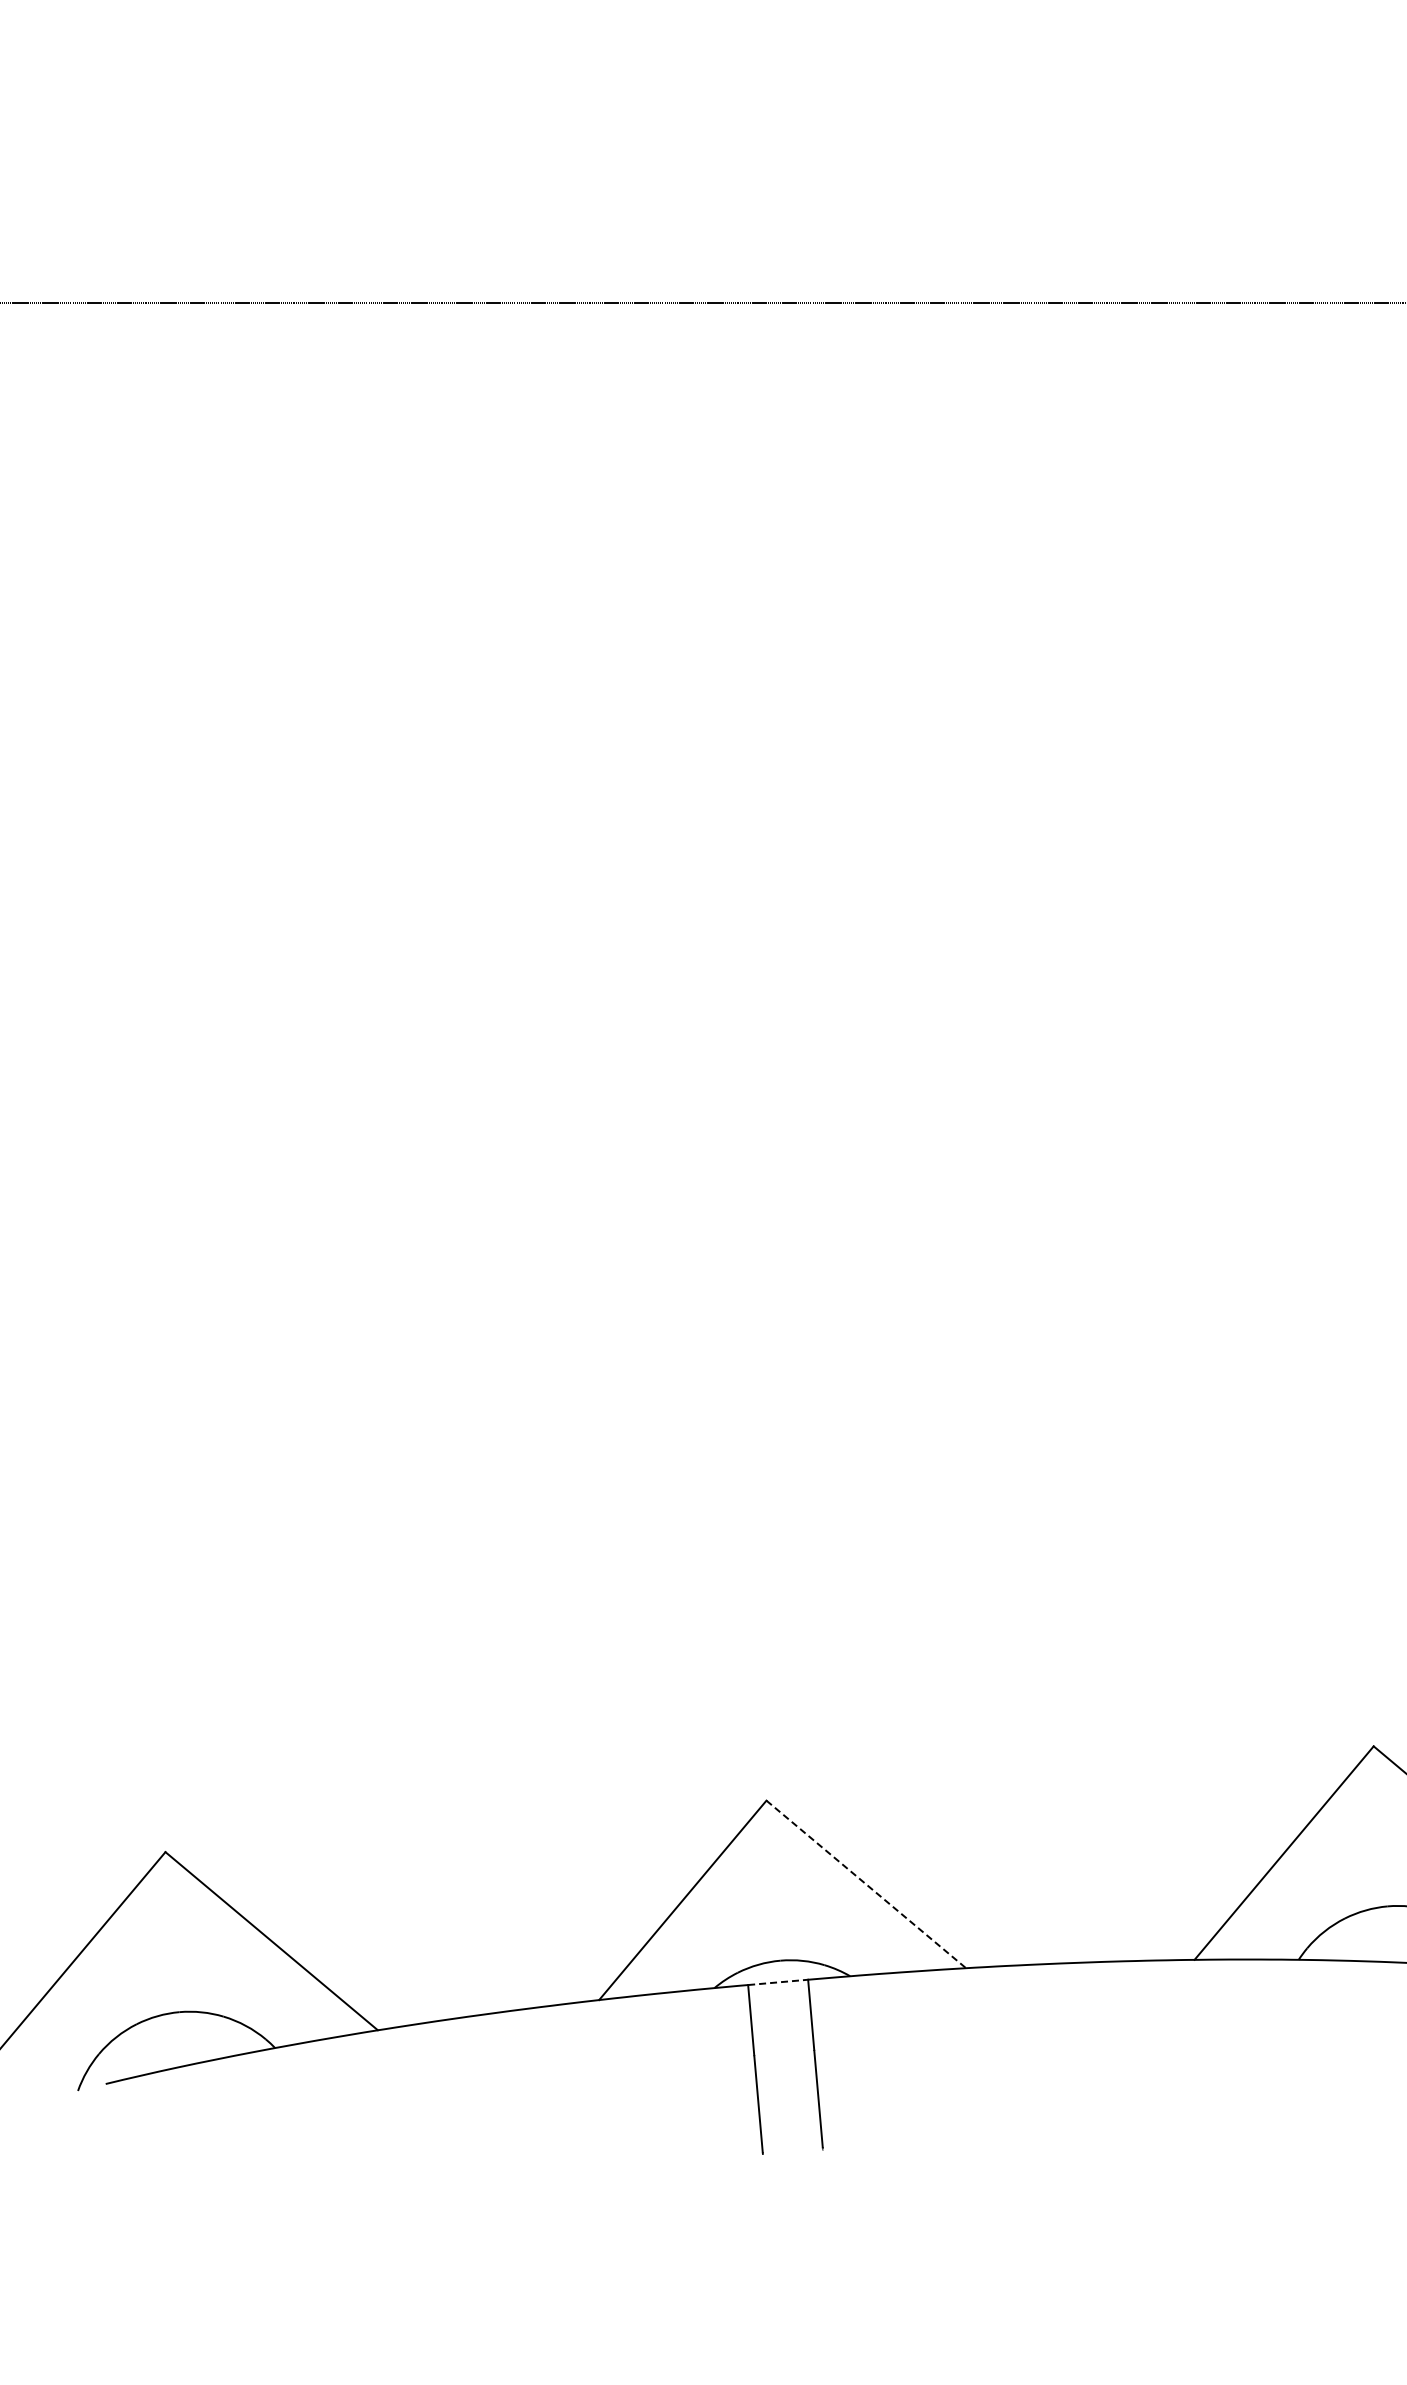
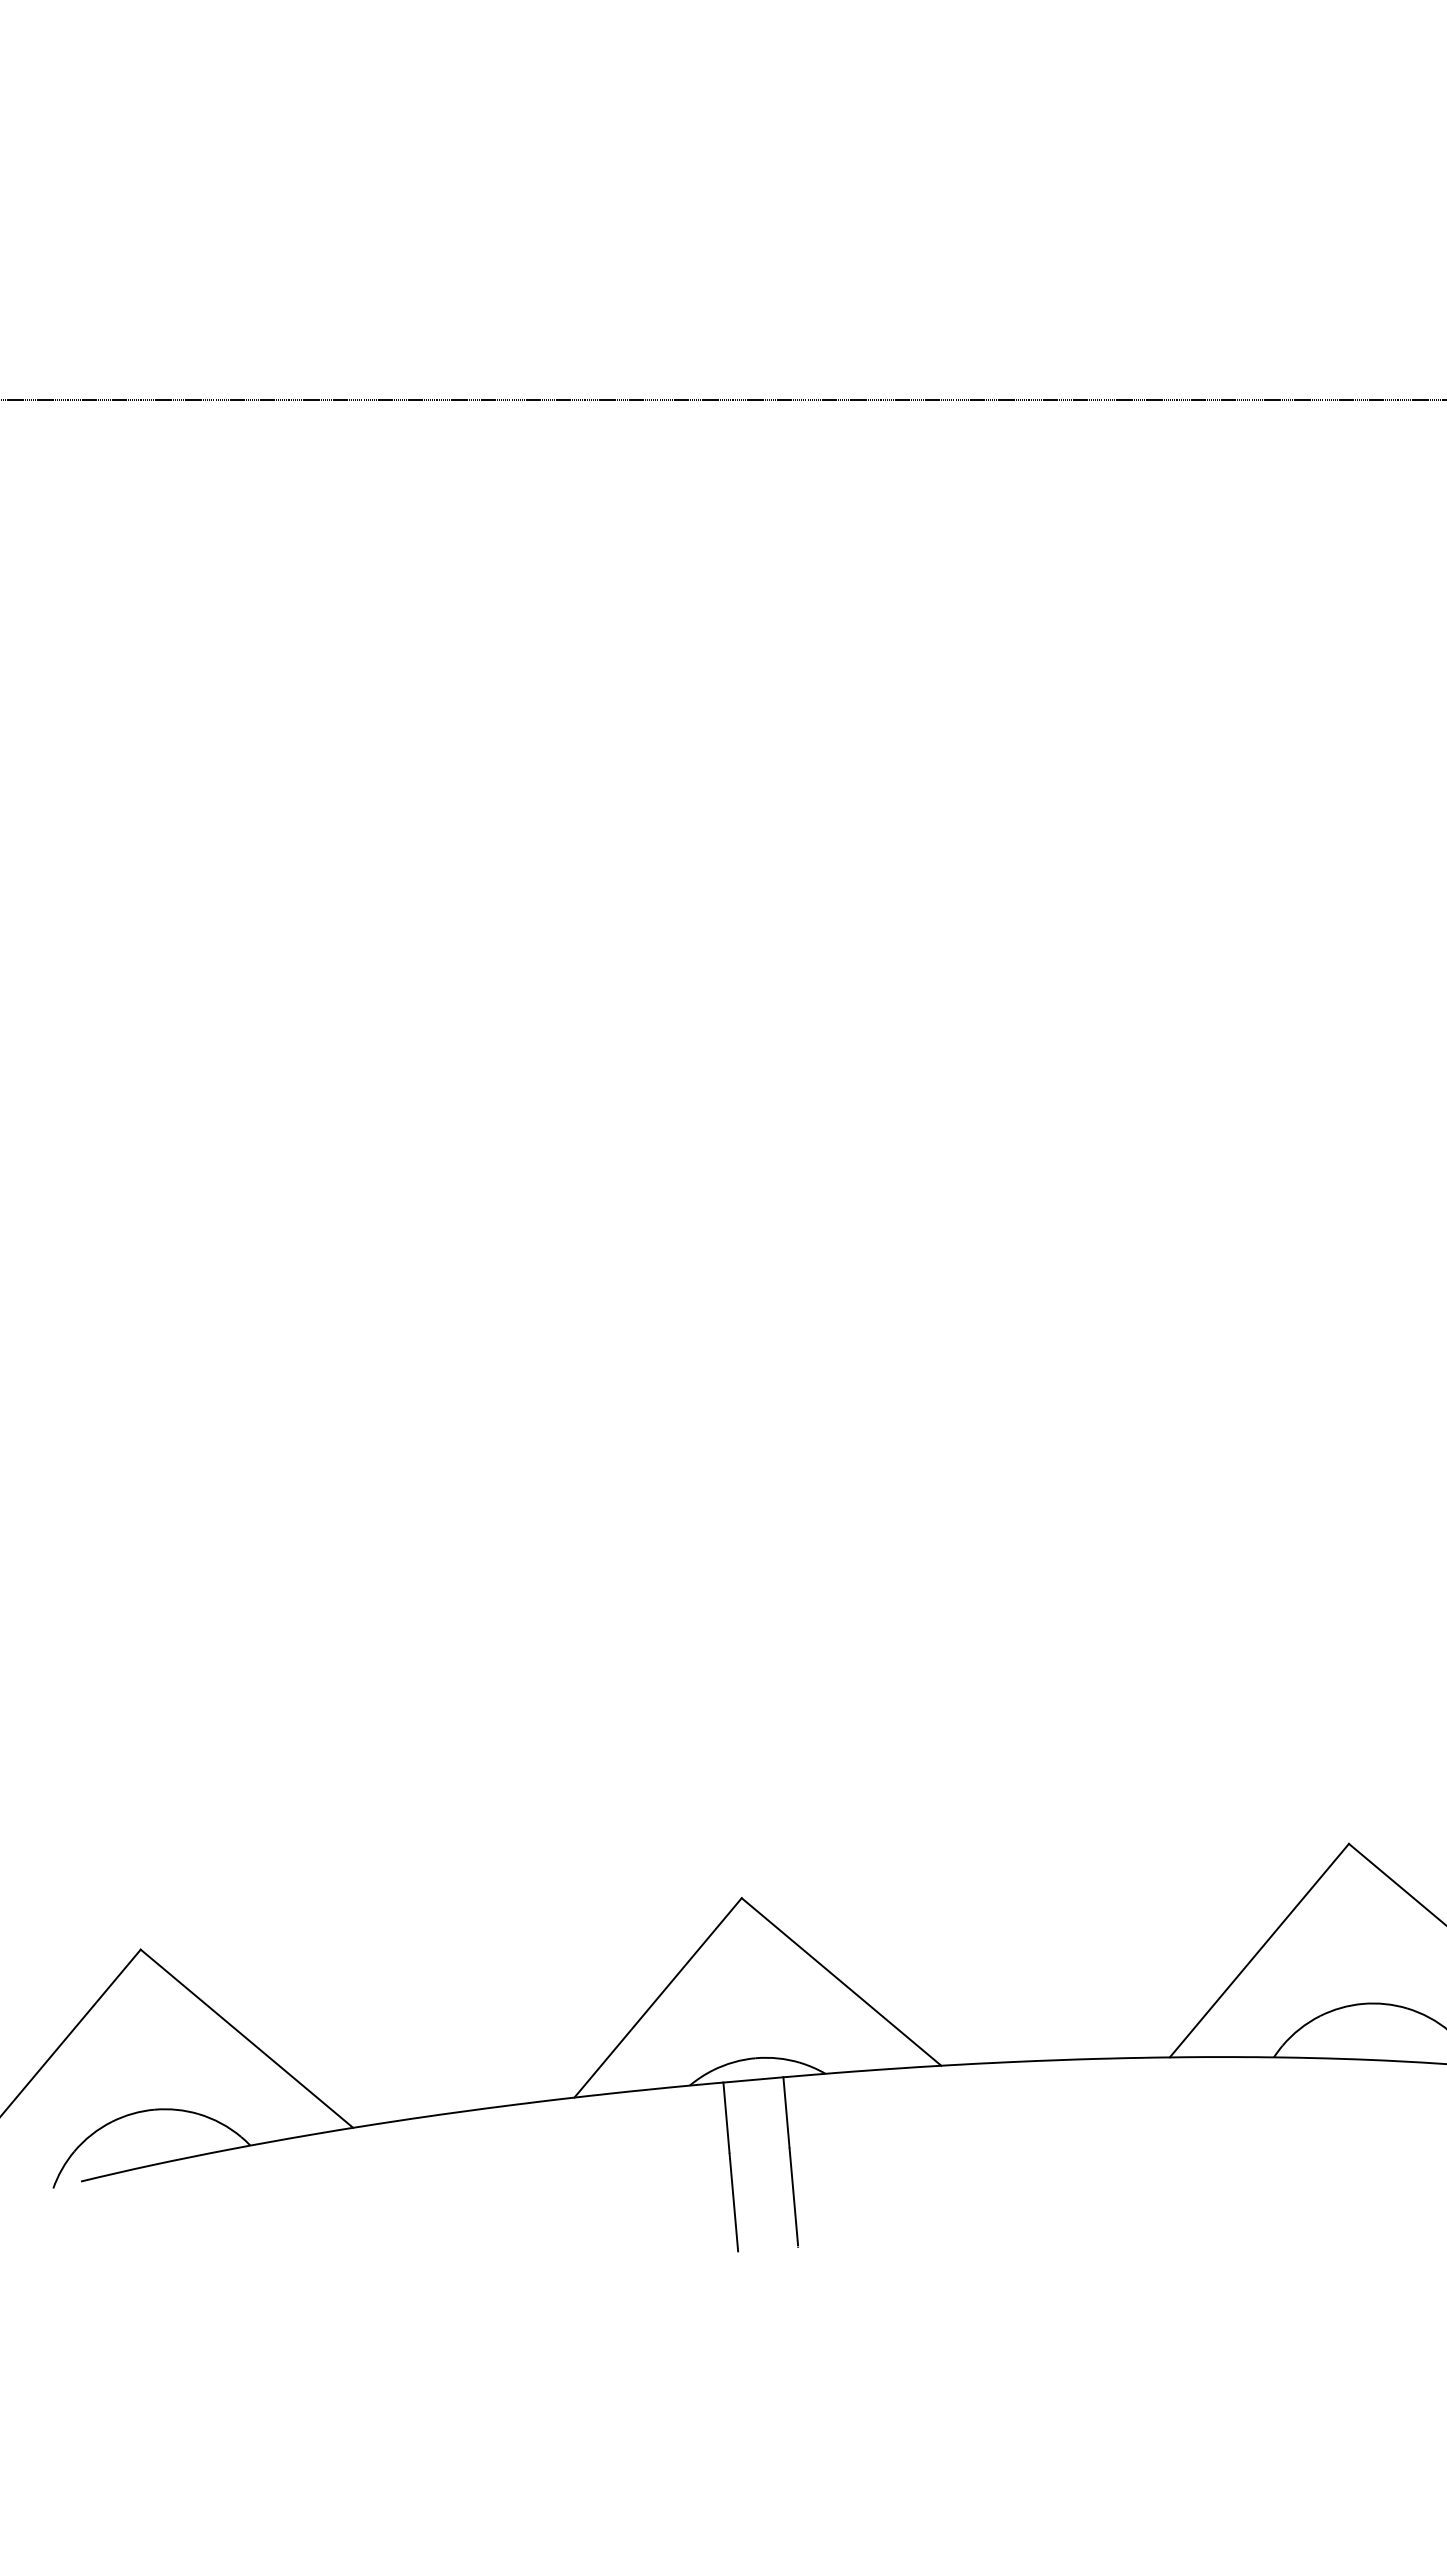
line: (866, 1884) -> (841, 1982), dashed -> solid
line: (778, 1981) -> (753, 2079), dashed -> solid

